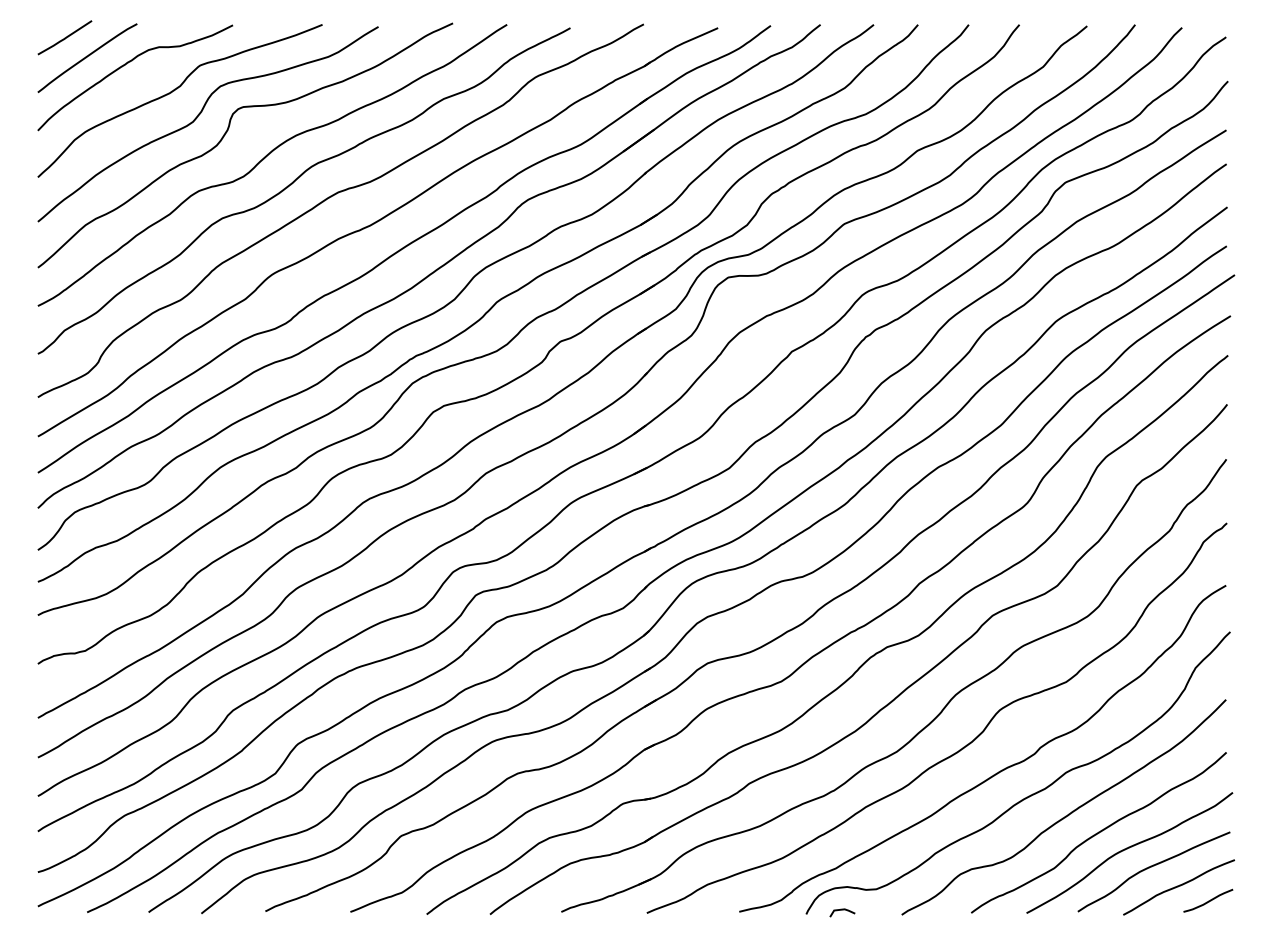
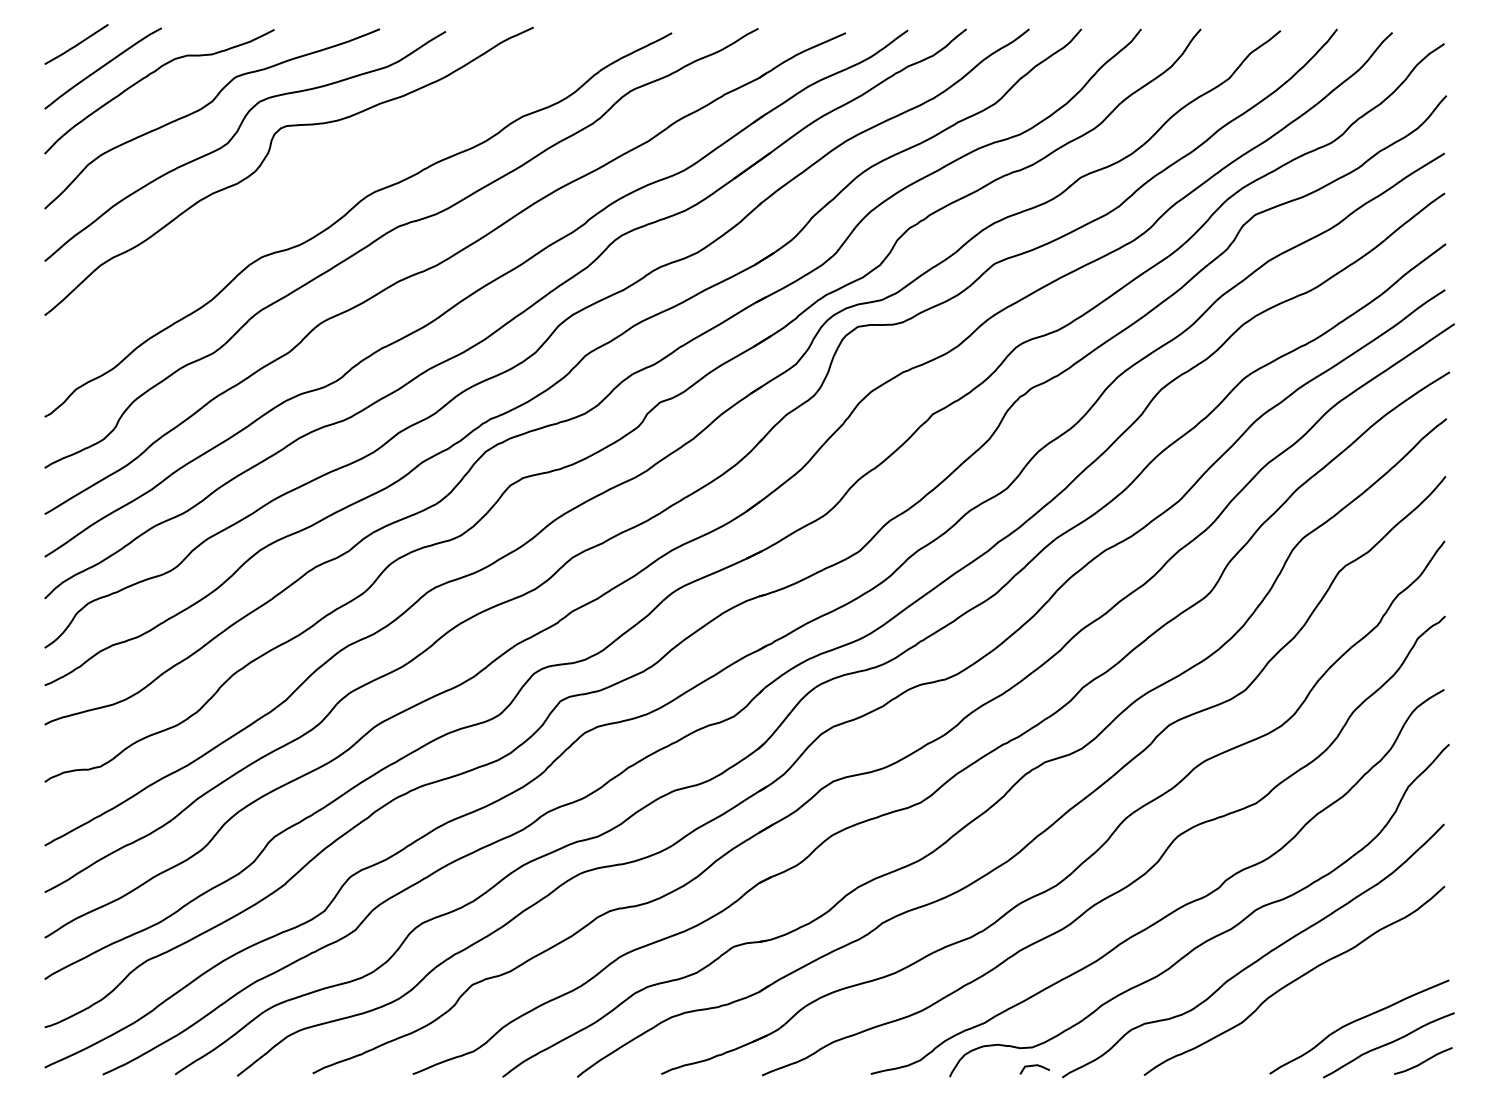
curve: (265, 158) -> (312, 186), removed
curve: (1127, 849) -> (1328, 1000), removed
line: (842, 910) -> (1034, 1066), moved

